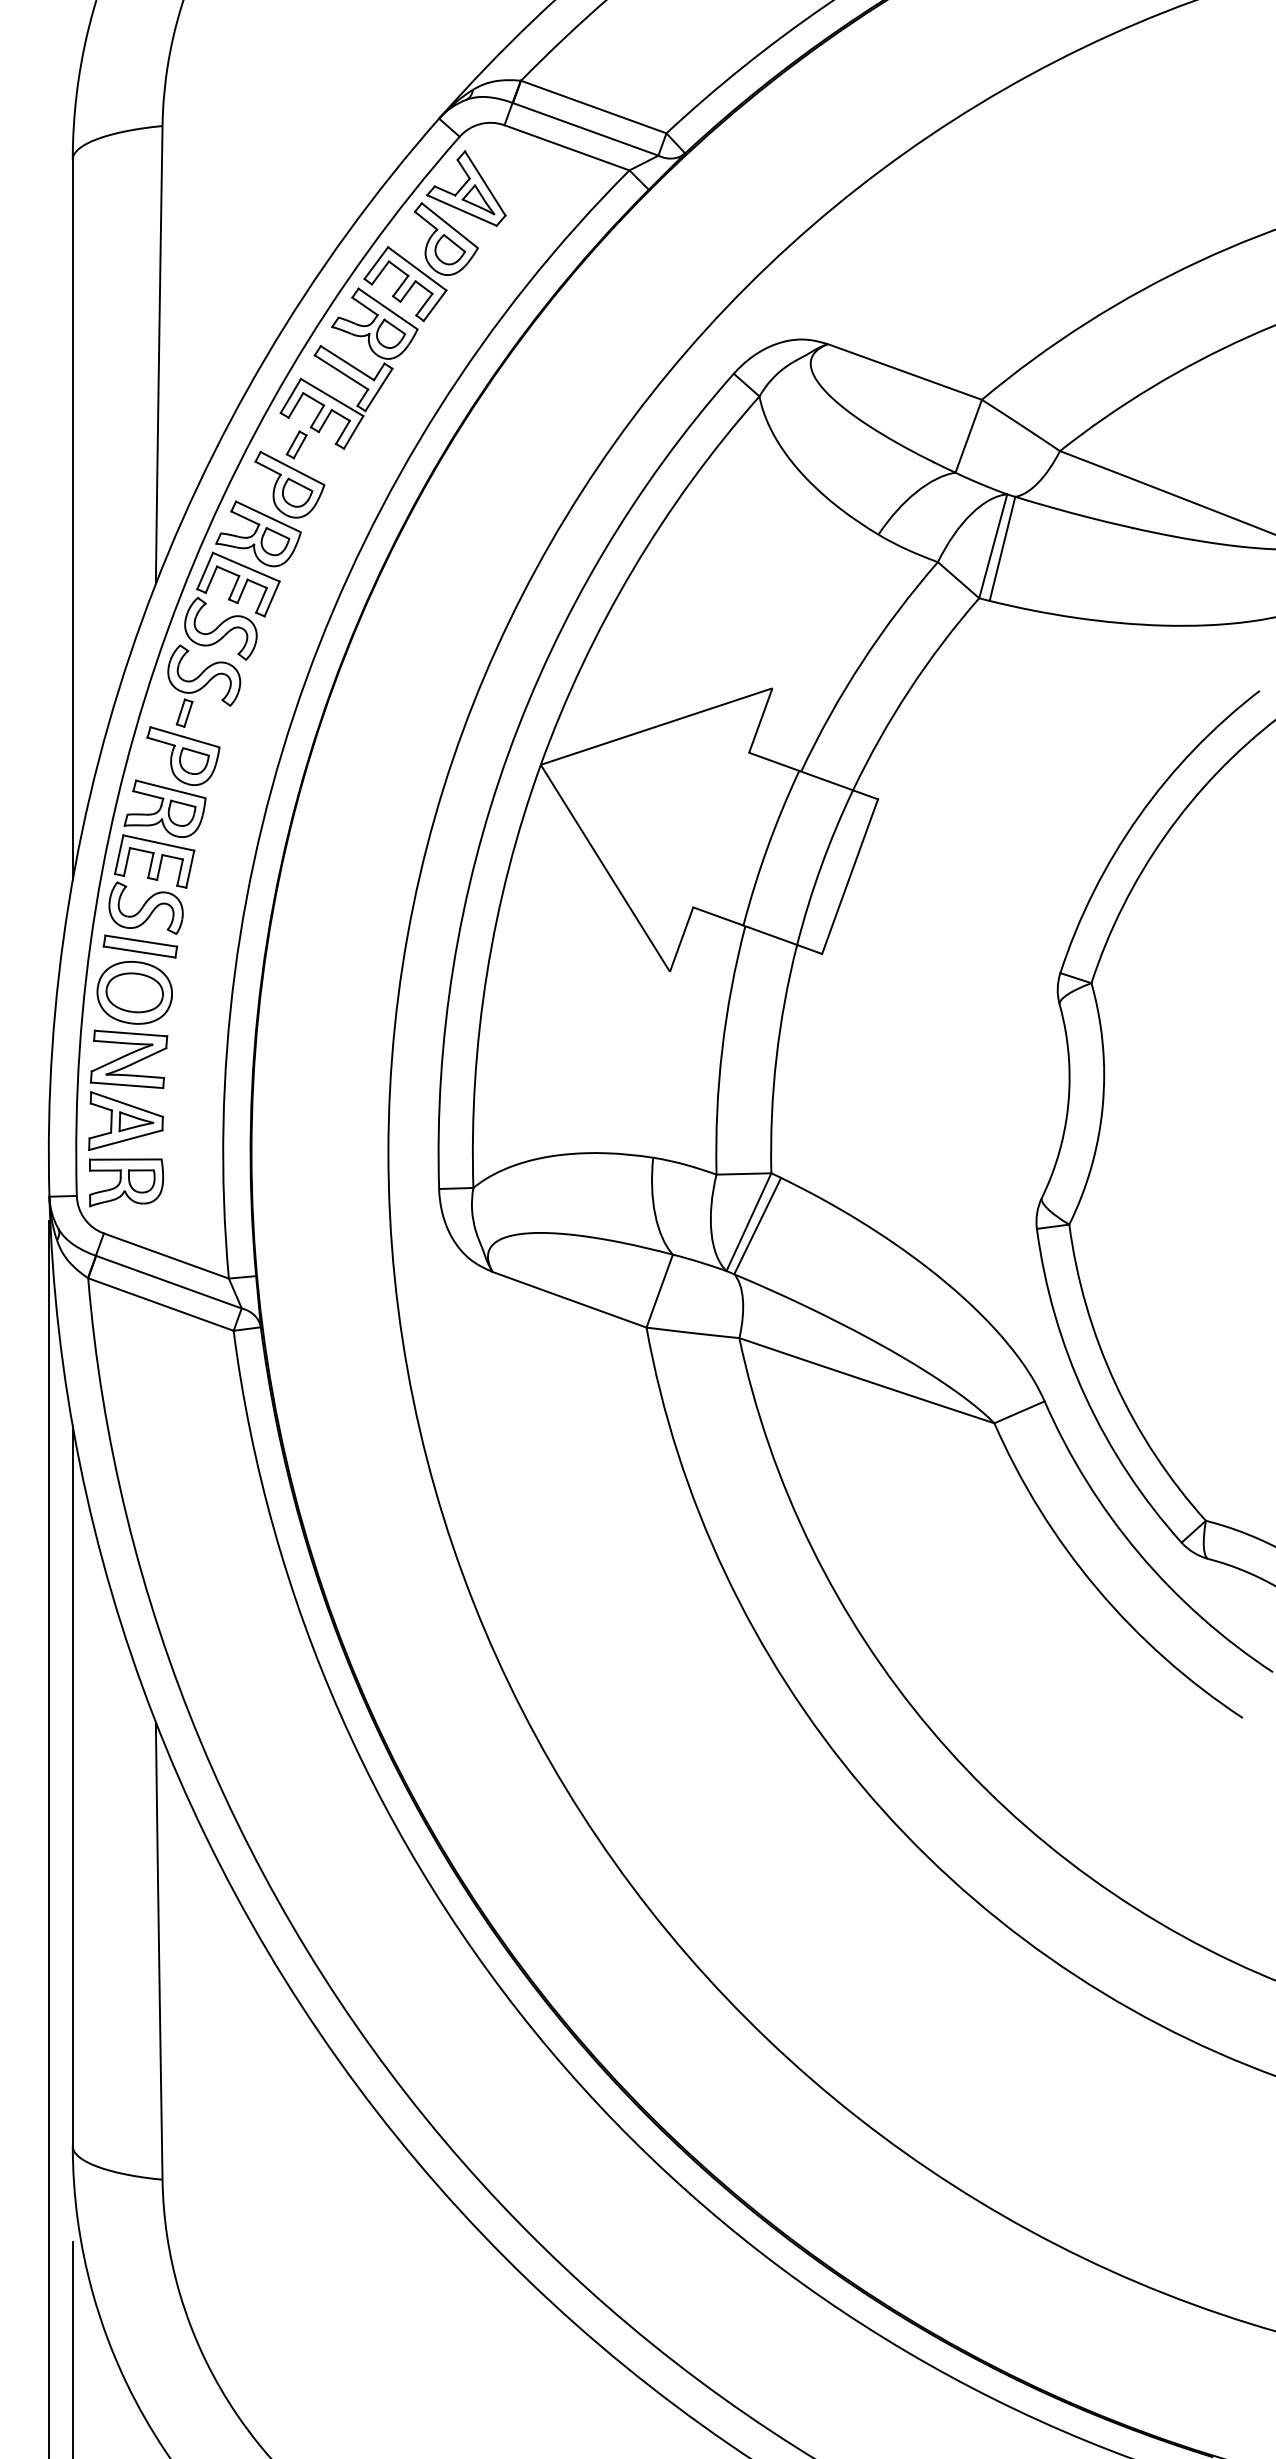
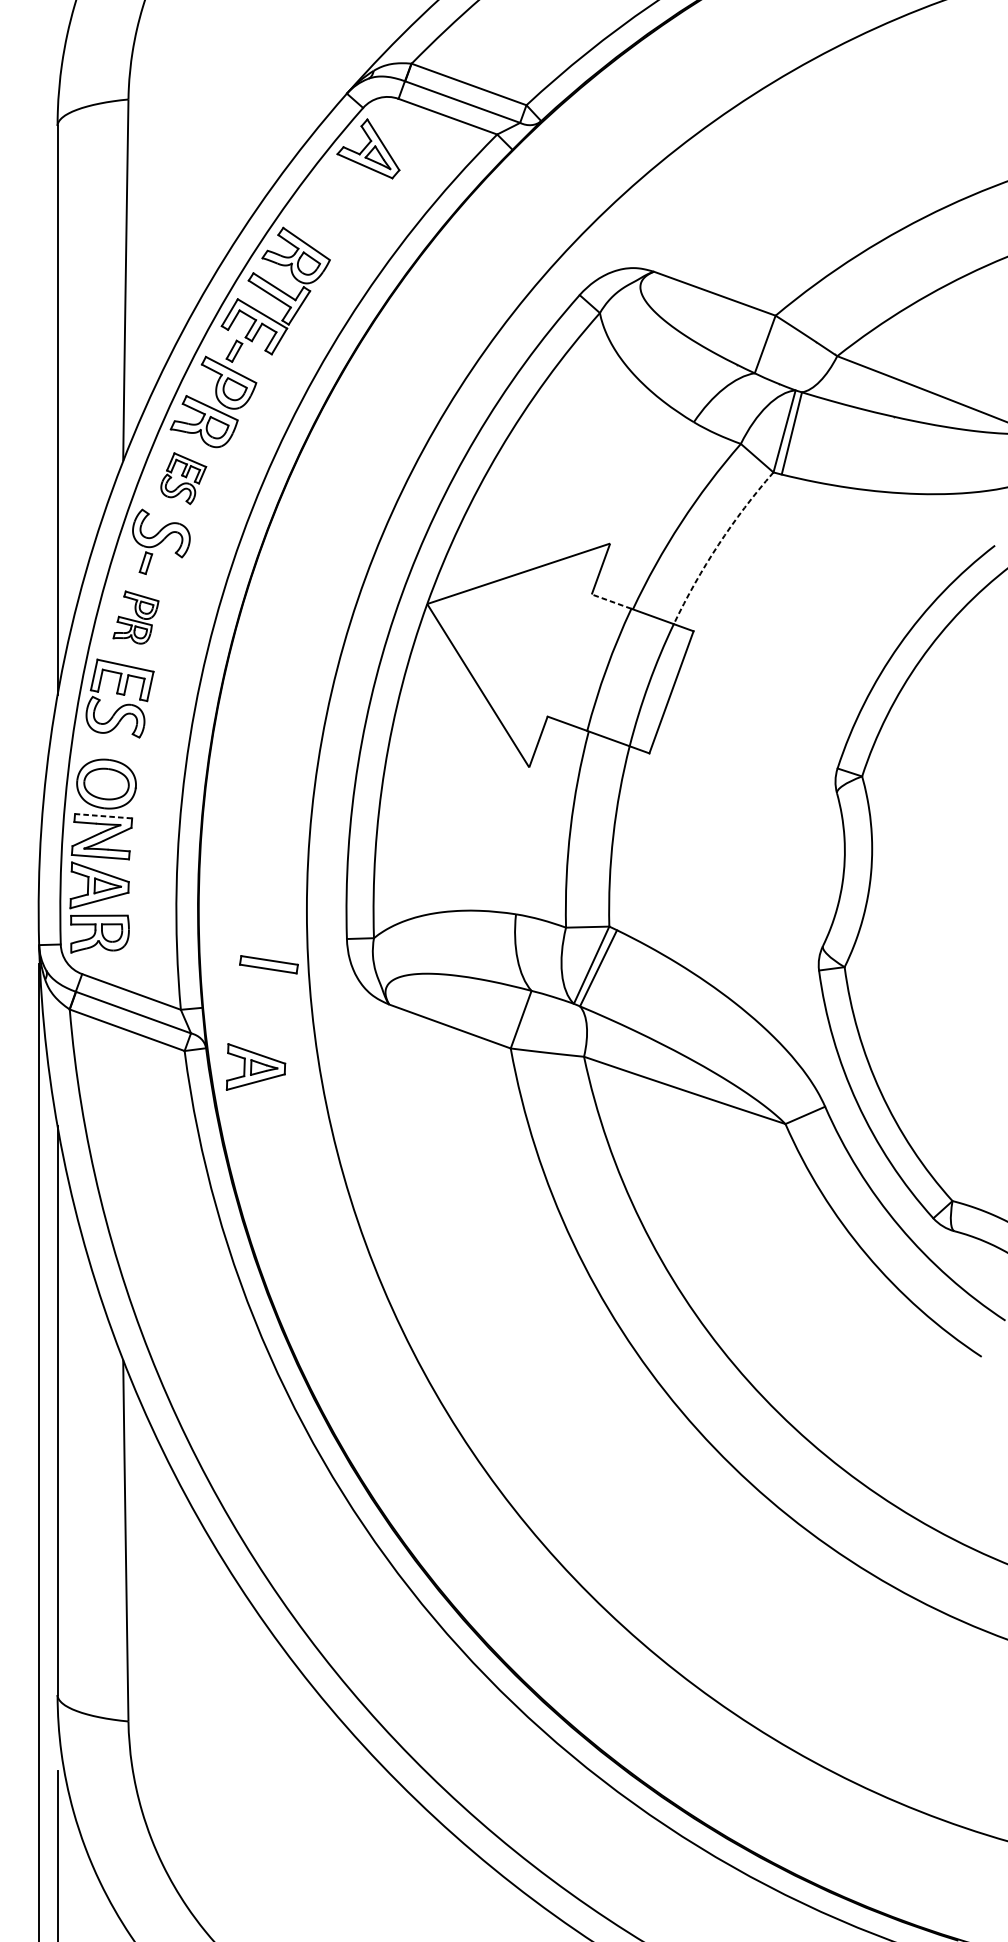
part: (420, 261) -> (332, 206), removed
part: (232, 605) -> (183, 478), size x0.6
arc: (909, 689) -> (718, 544), solid -> dashed
line: (774, 761) -> (611, 601), solid -> dashed
part: (171, 781) -> (135, 617), size x0.6
part: (140, 946) -> (269, 964), moved
line: (130, 1033) -> (103, 816), solid -> dashed
part: (323, 1350) -> (255, 1066), added

